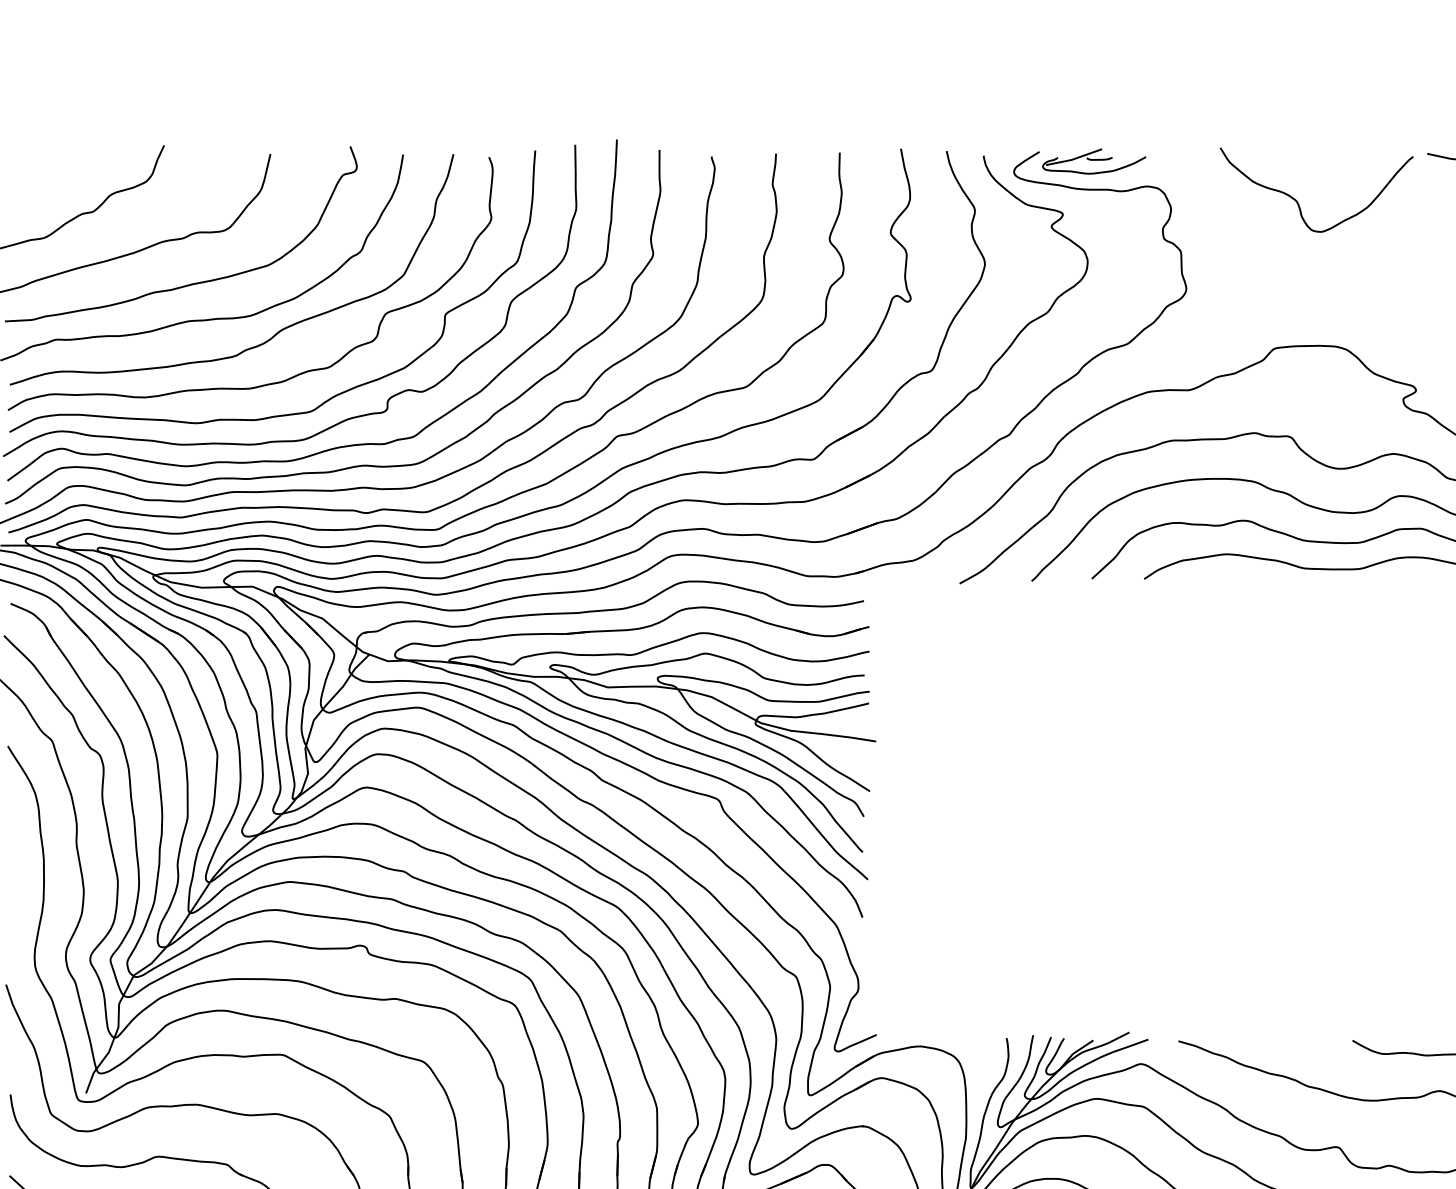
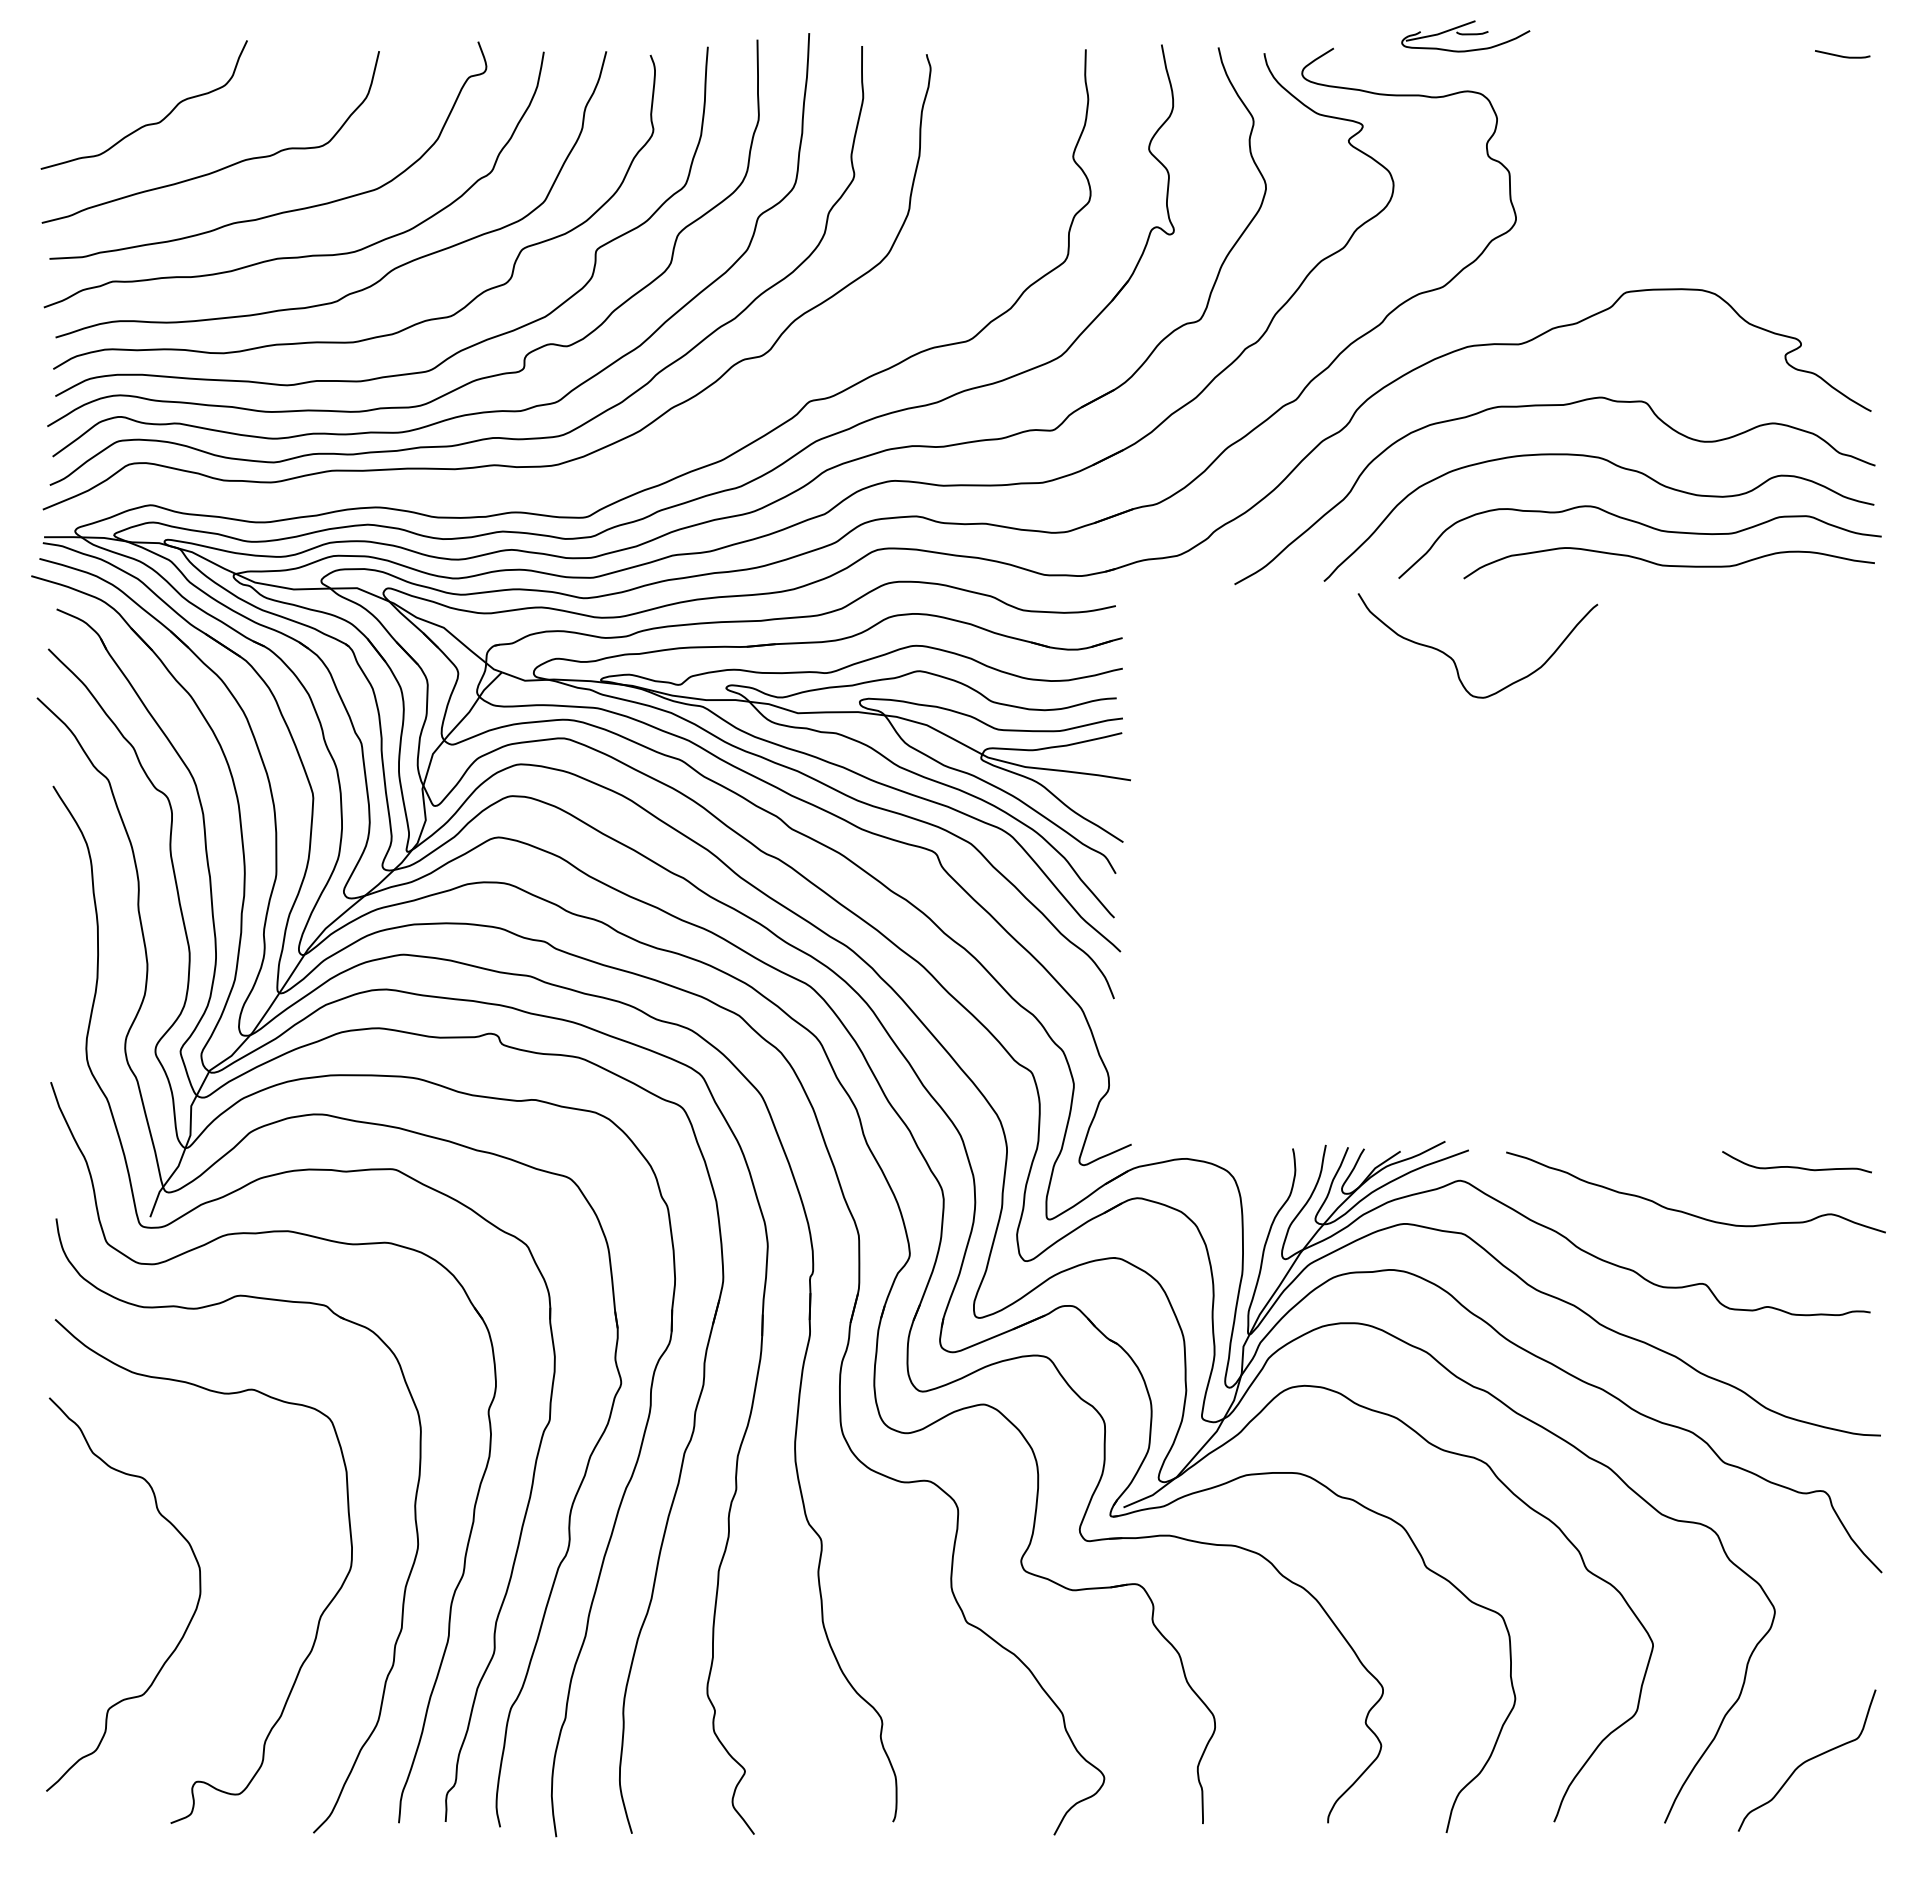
part: (1094, 161) -> (1465, 36), moved
curve: (1297, 201) -> (1454, 660), moved
curve: (390, 508) -> (528, 491), removed

